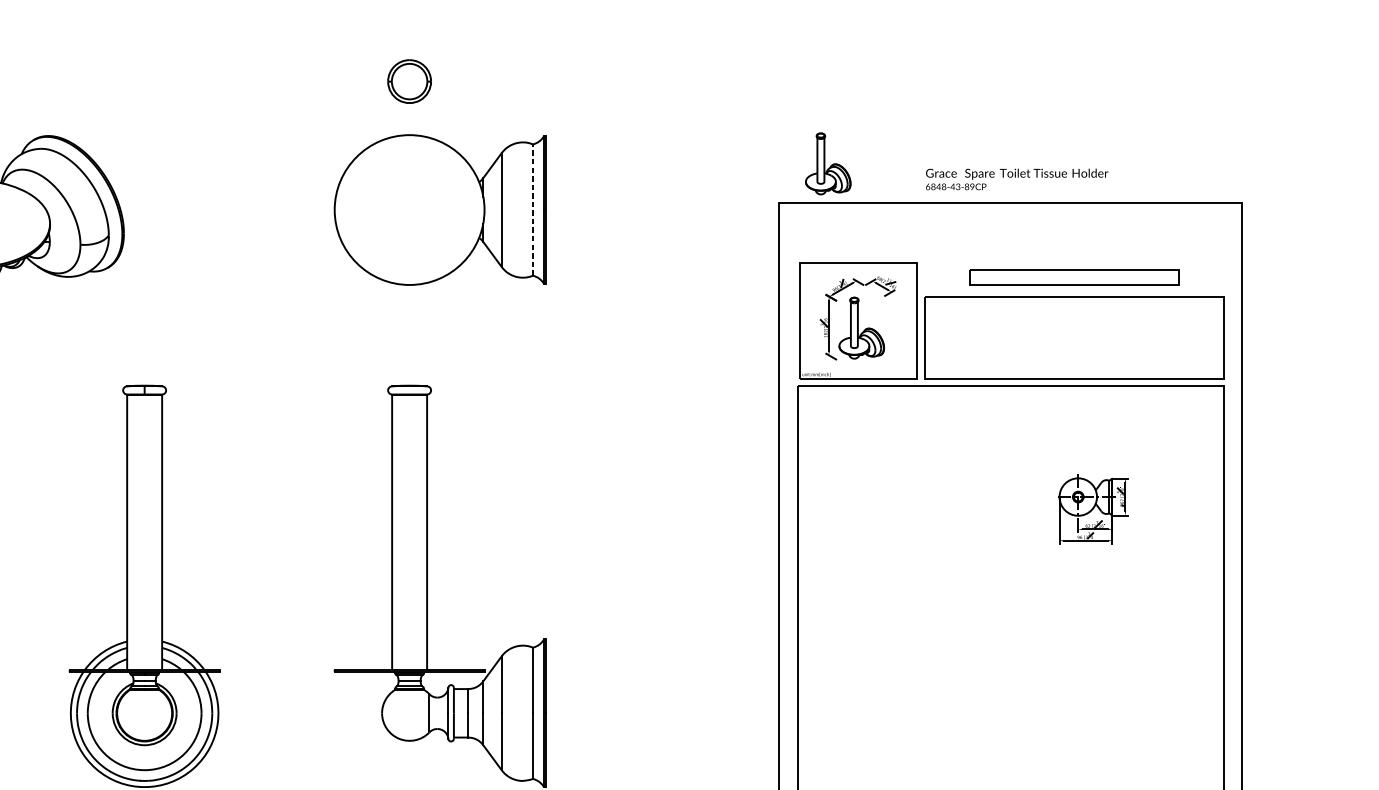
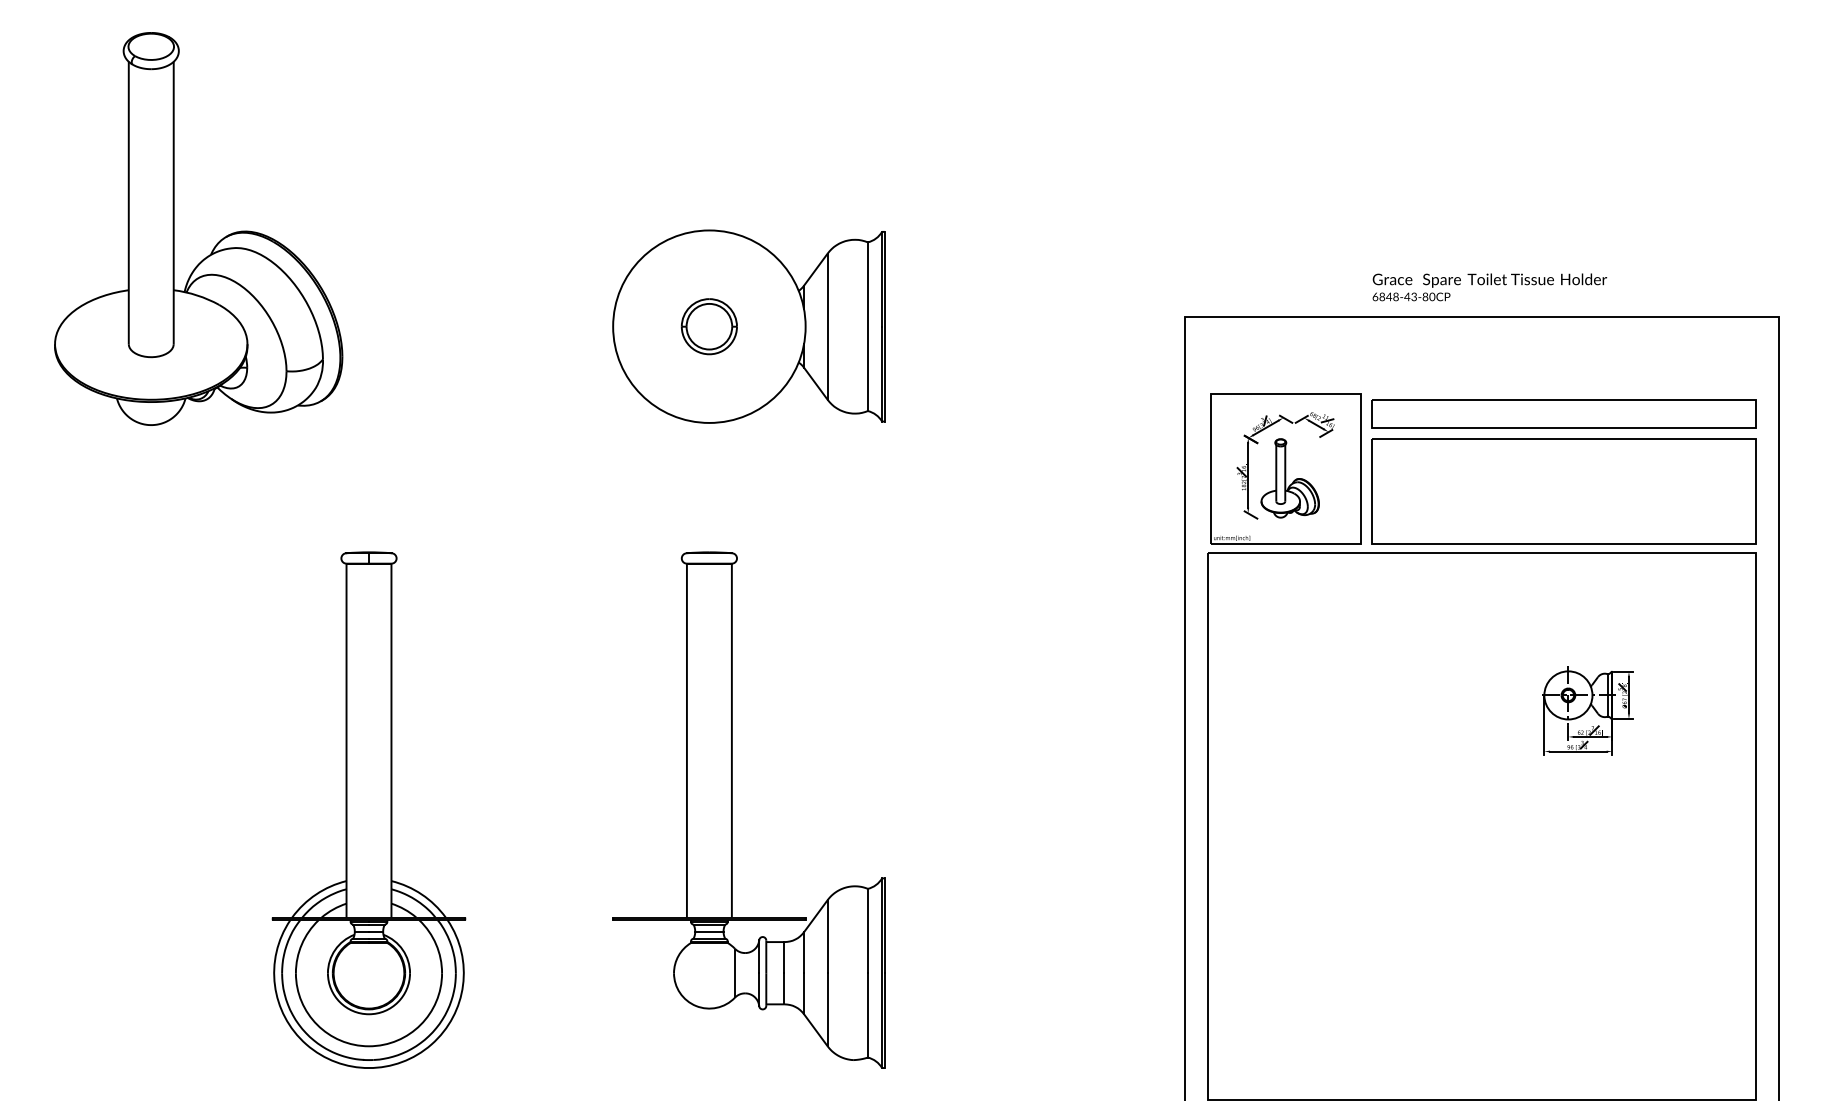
part: (408, 81) -> (708, 326), moved
part: (827, 163) -> (1246, 267), removed
text: (972, 188) -> (1432, 298), 6848-43-89CP -> 6848-43-80CP
line: (532, 209) -> (867, 326), dashed -> solid
part: (1074, 277) -> (1563, 413), size x1.43

